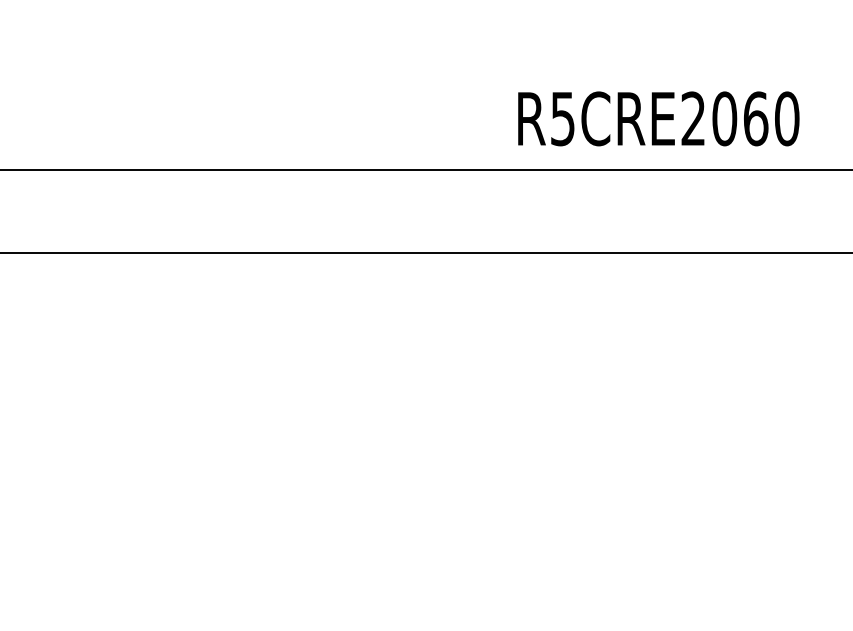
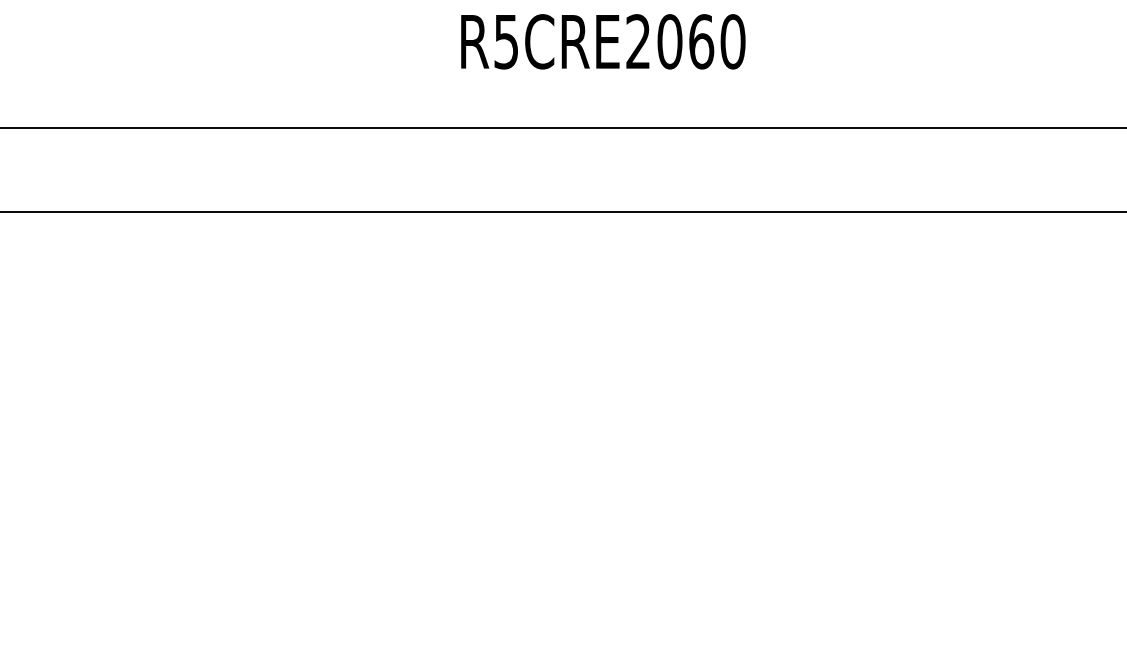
text: (658, 118) -> (603, 41), moved

